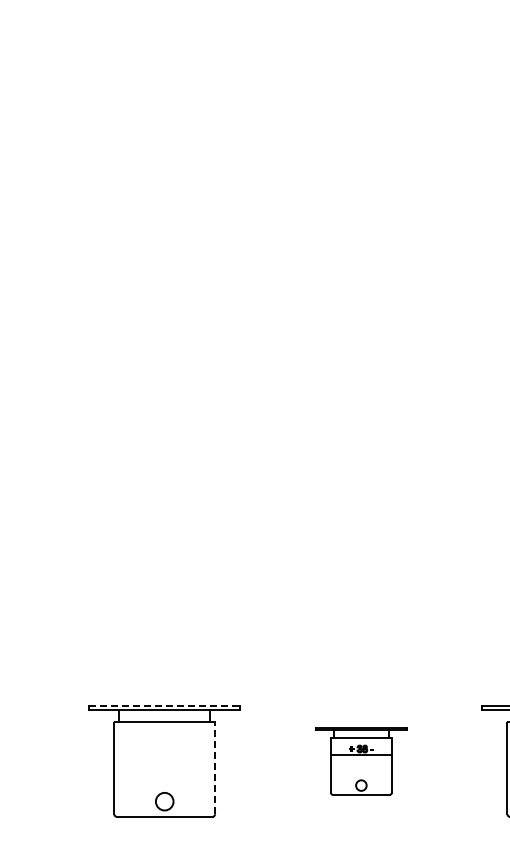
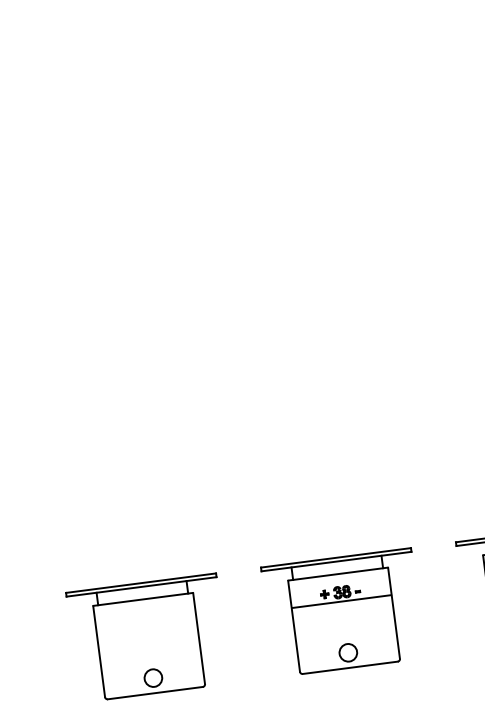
line: (164, 705) -> (140, 582), dashed -> solid
part: (361, 761) -> (343, 612), size x1.67
line: (215, 768) -> (199, 638), dashed -> solid

